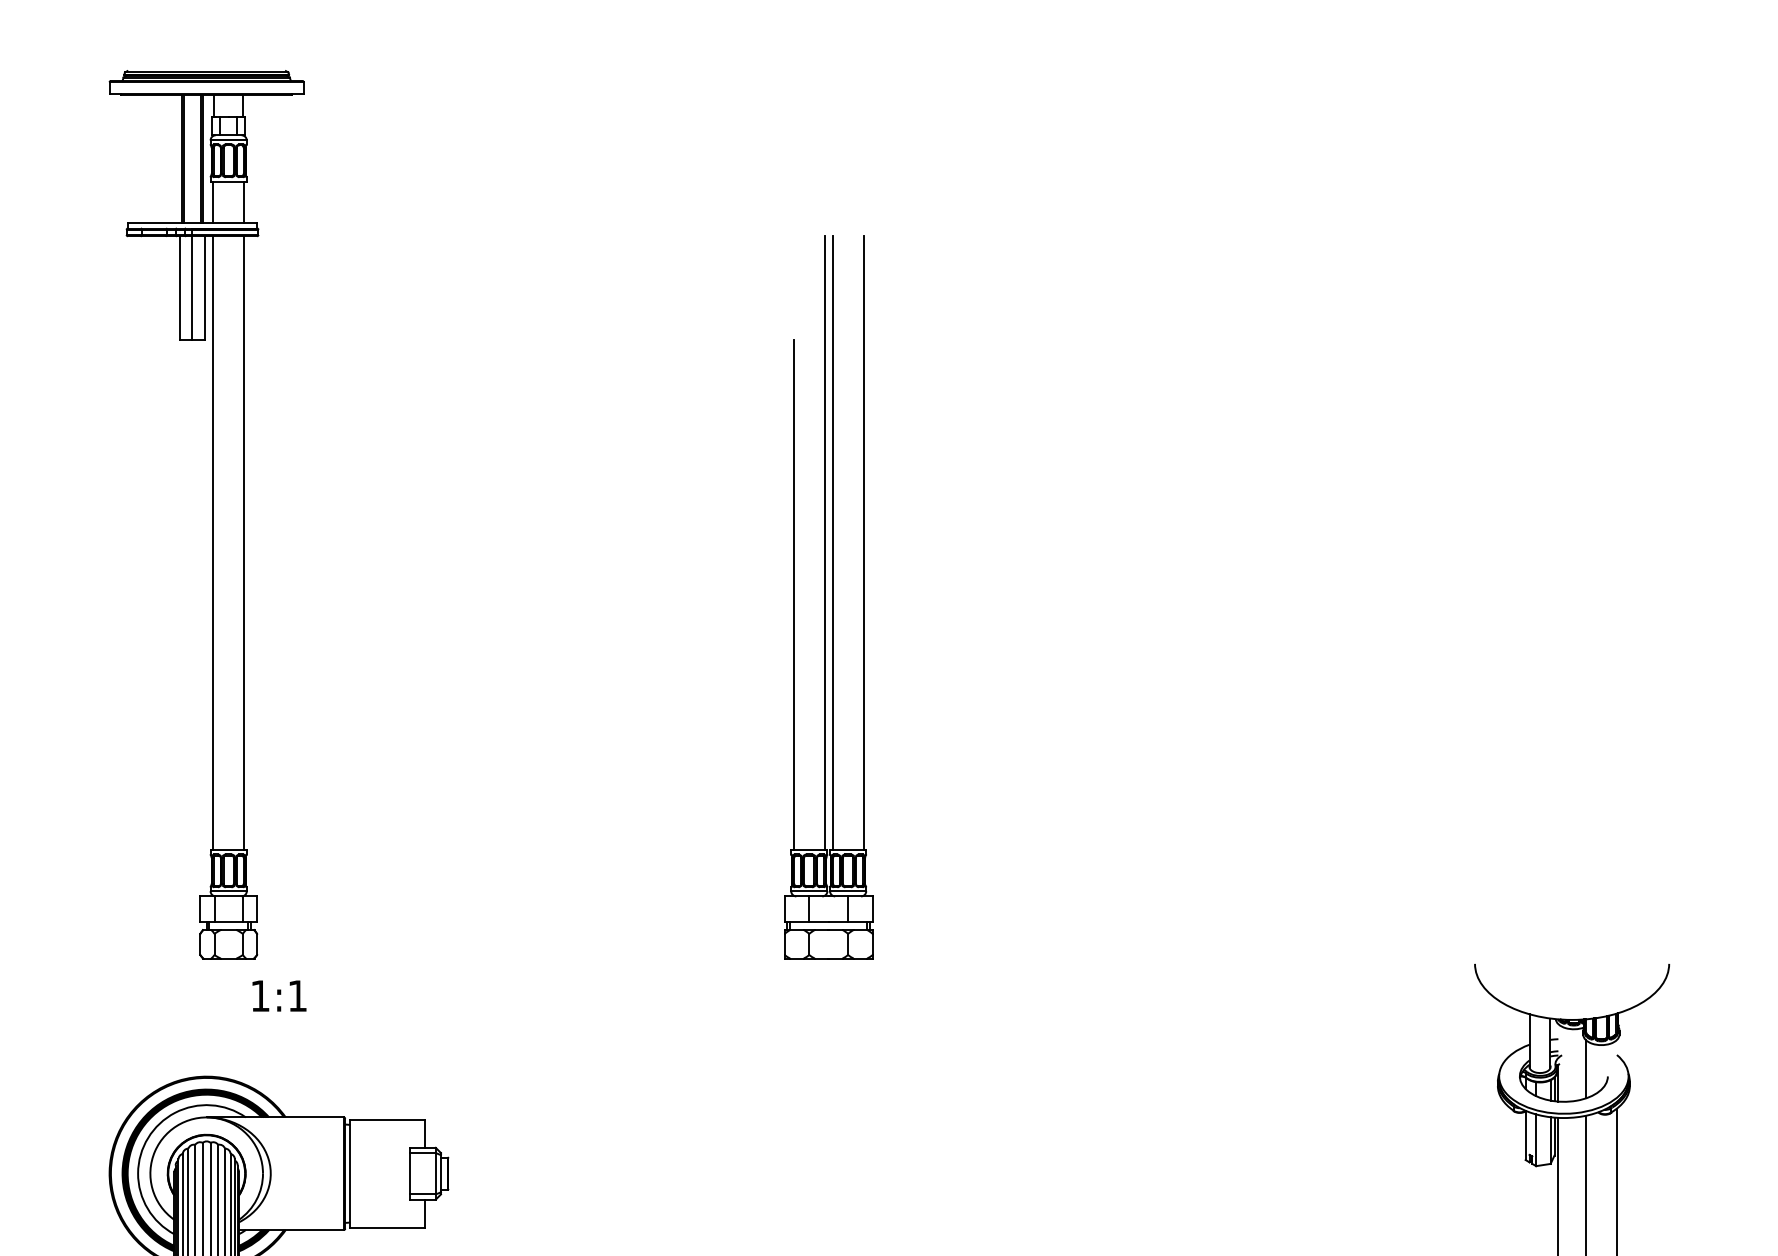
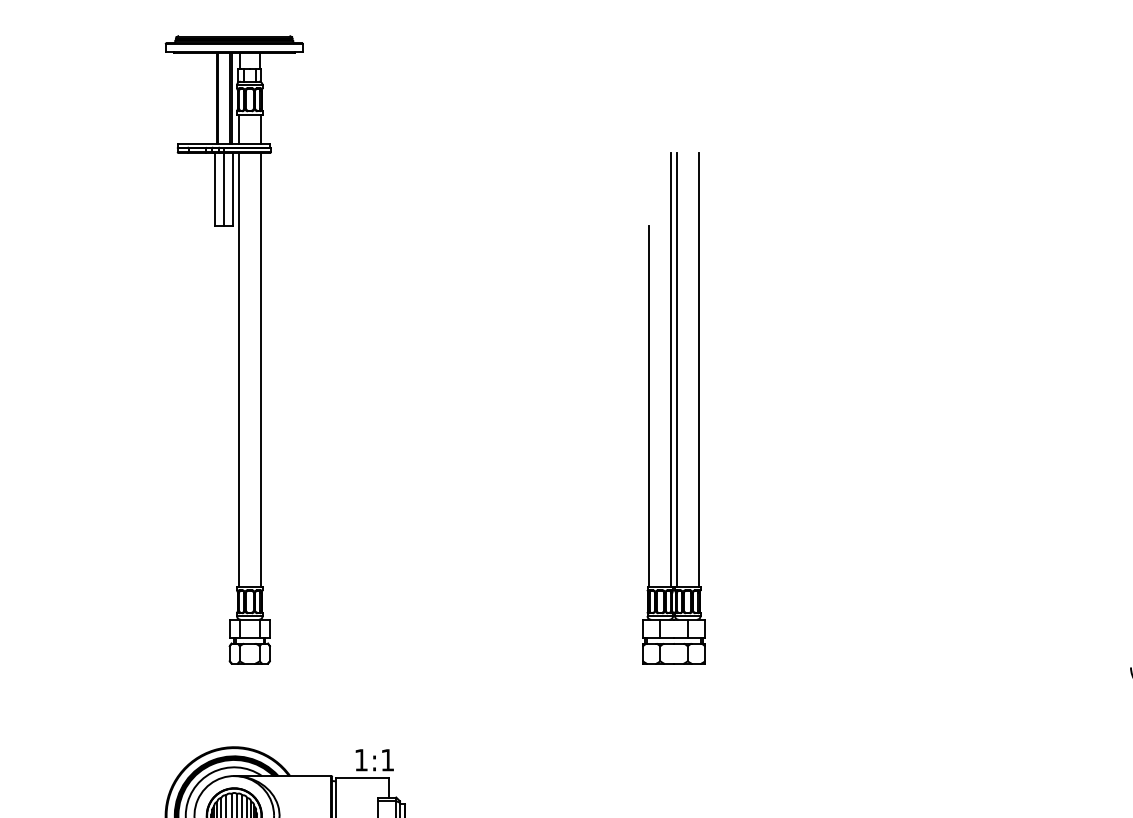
text: (279, 995) -> (374, 759), moved

